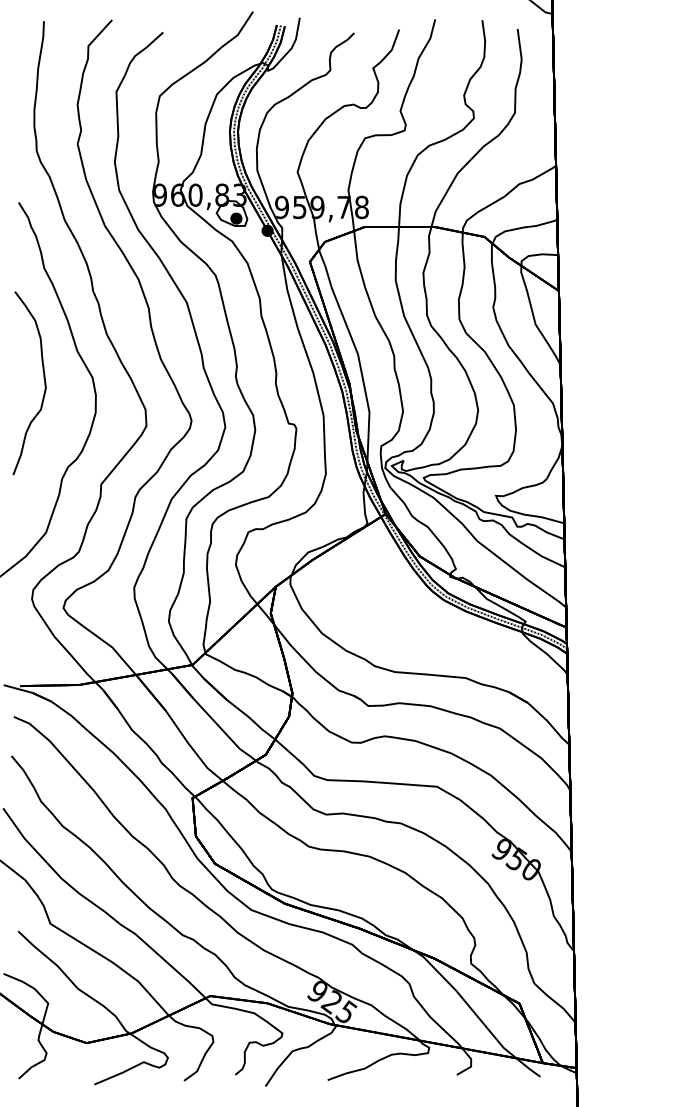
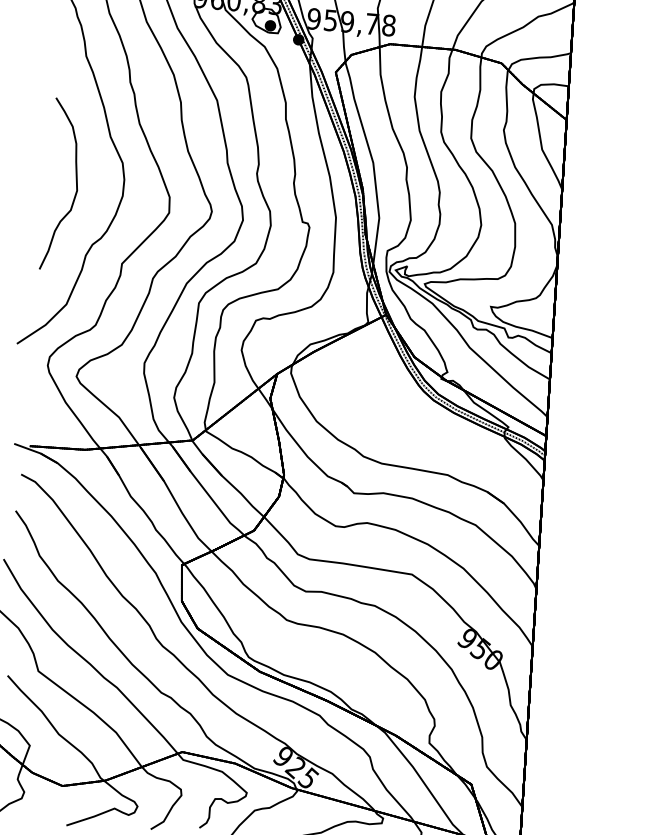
part: (43, 378) -> (75, 181), moved

